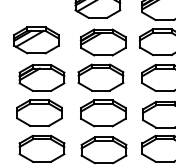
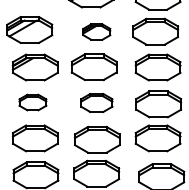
part: (103, 41) -> (96, 31), size x0.6
part: (39, 112) -> (32, 102), size x0.6
part: (103, 112) -> (96, 102), size x0.7

